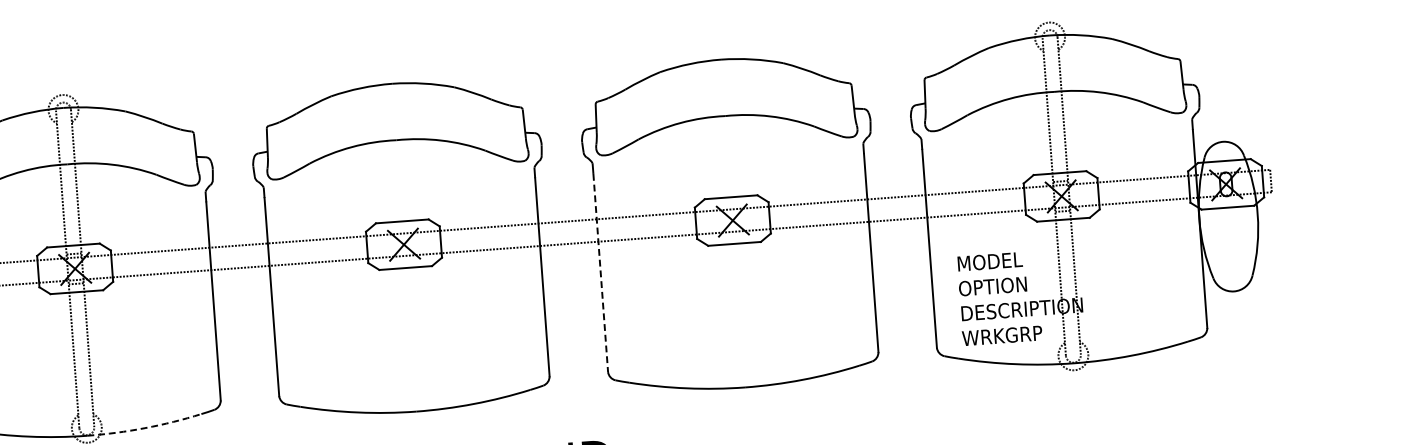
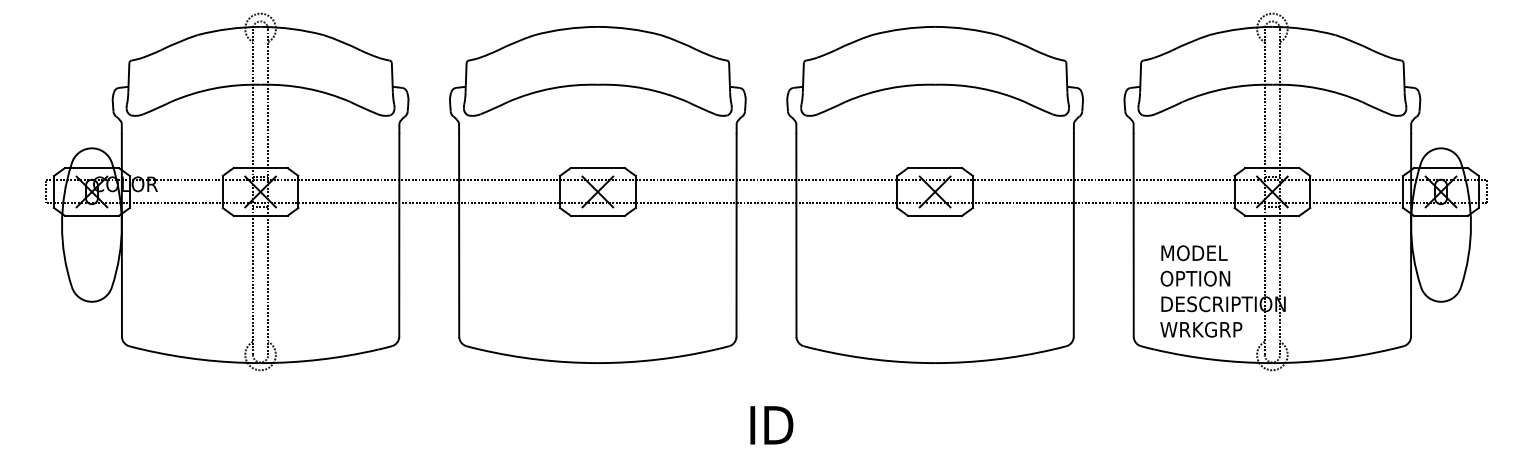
line: (600, 272) -> (796, 235), dashed -> solid
arc: (144, 428) -> (319, 359), dashed -> solid

